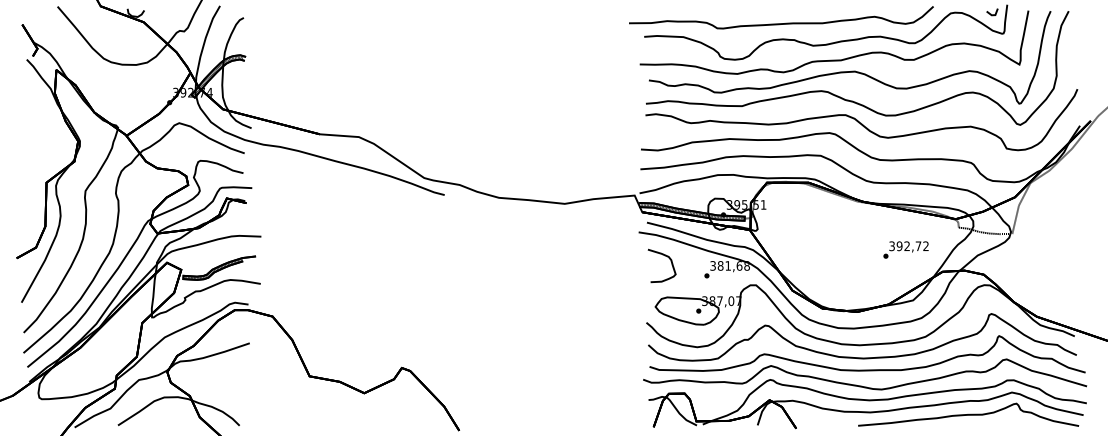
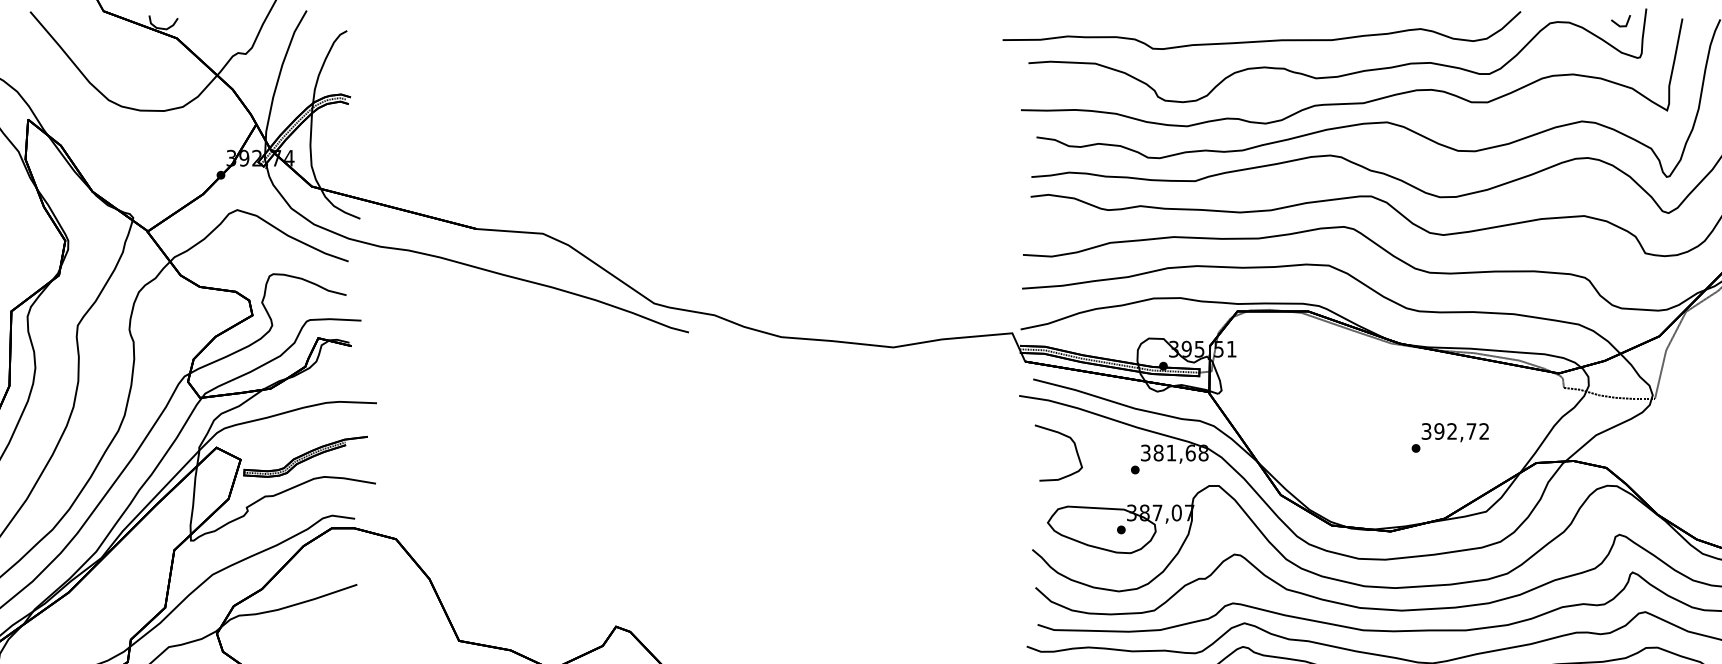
text: (905, 249) -> (1449, 436), moved

